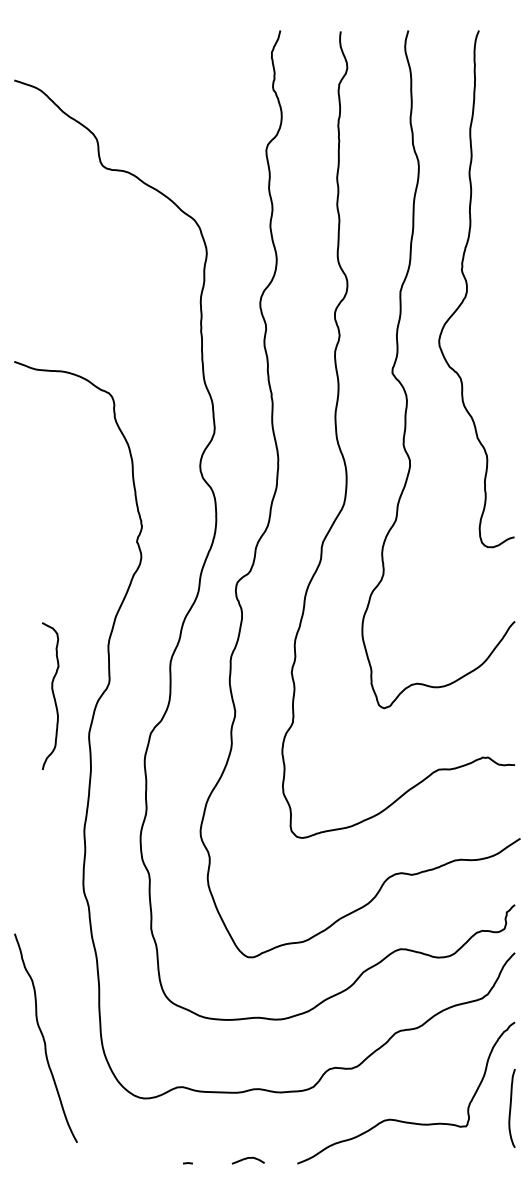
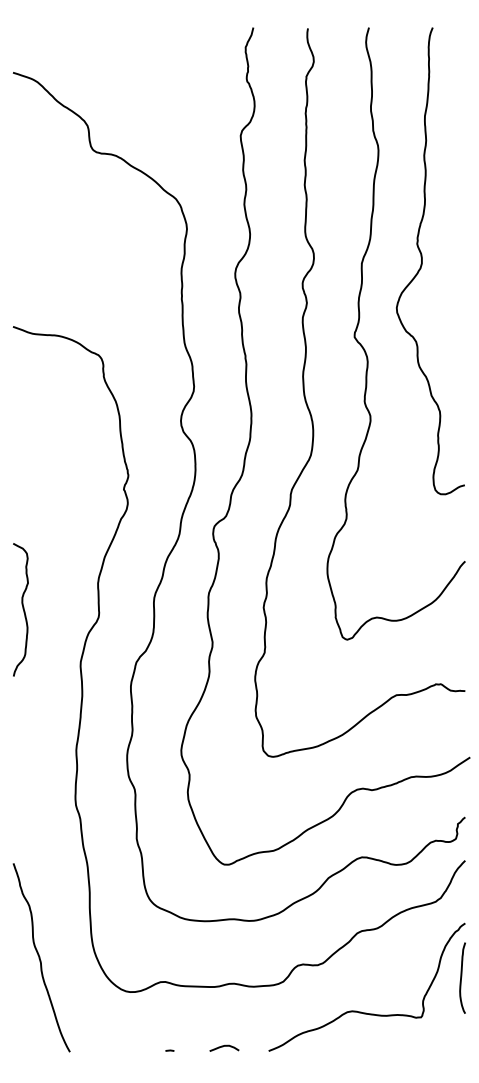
curve: (52, 695) -> (22, 609), moved
curve: (44, 1037) -> (40, 957), moved
curve: (511, 1106) -> (462, 976), moved

